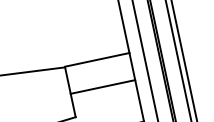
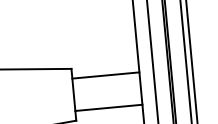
line: (97, 59) -> (106, 75), moved
line: (102, 86) -> (108, 107), moved

